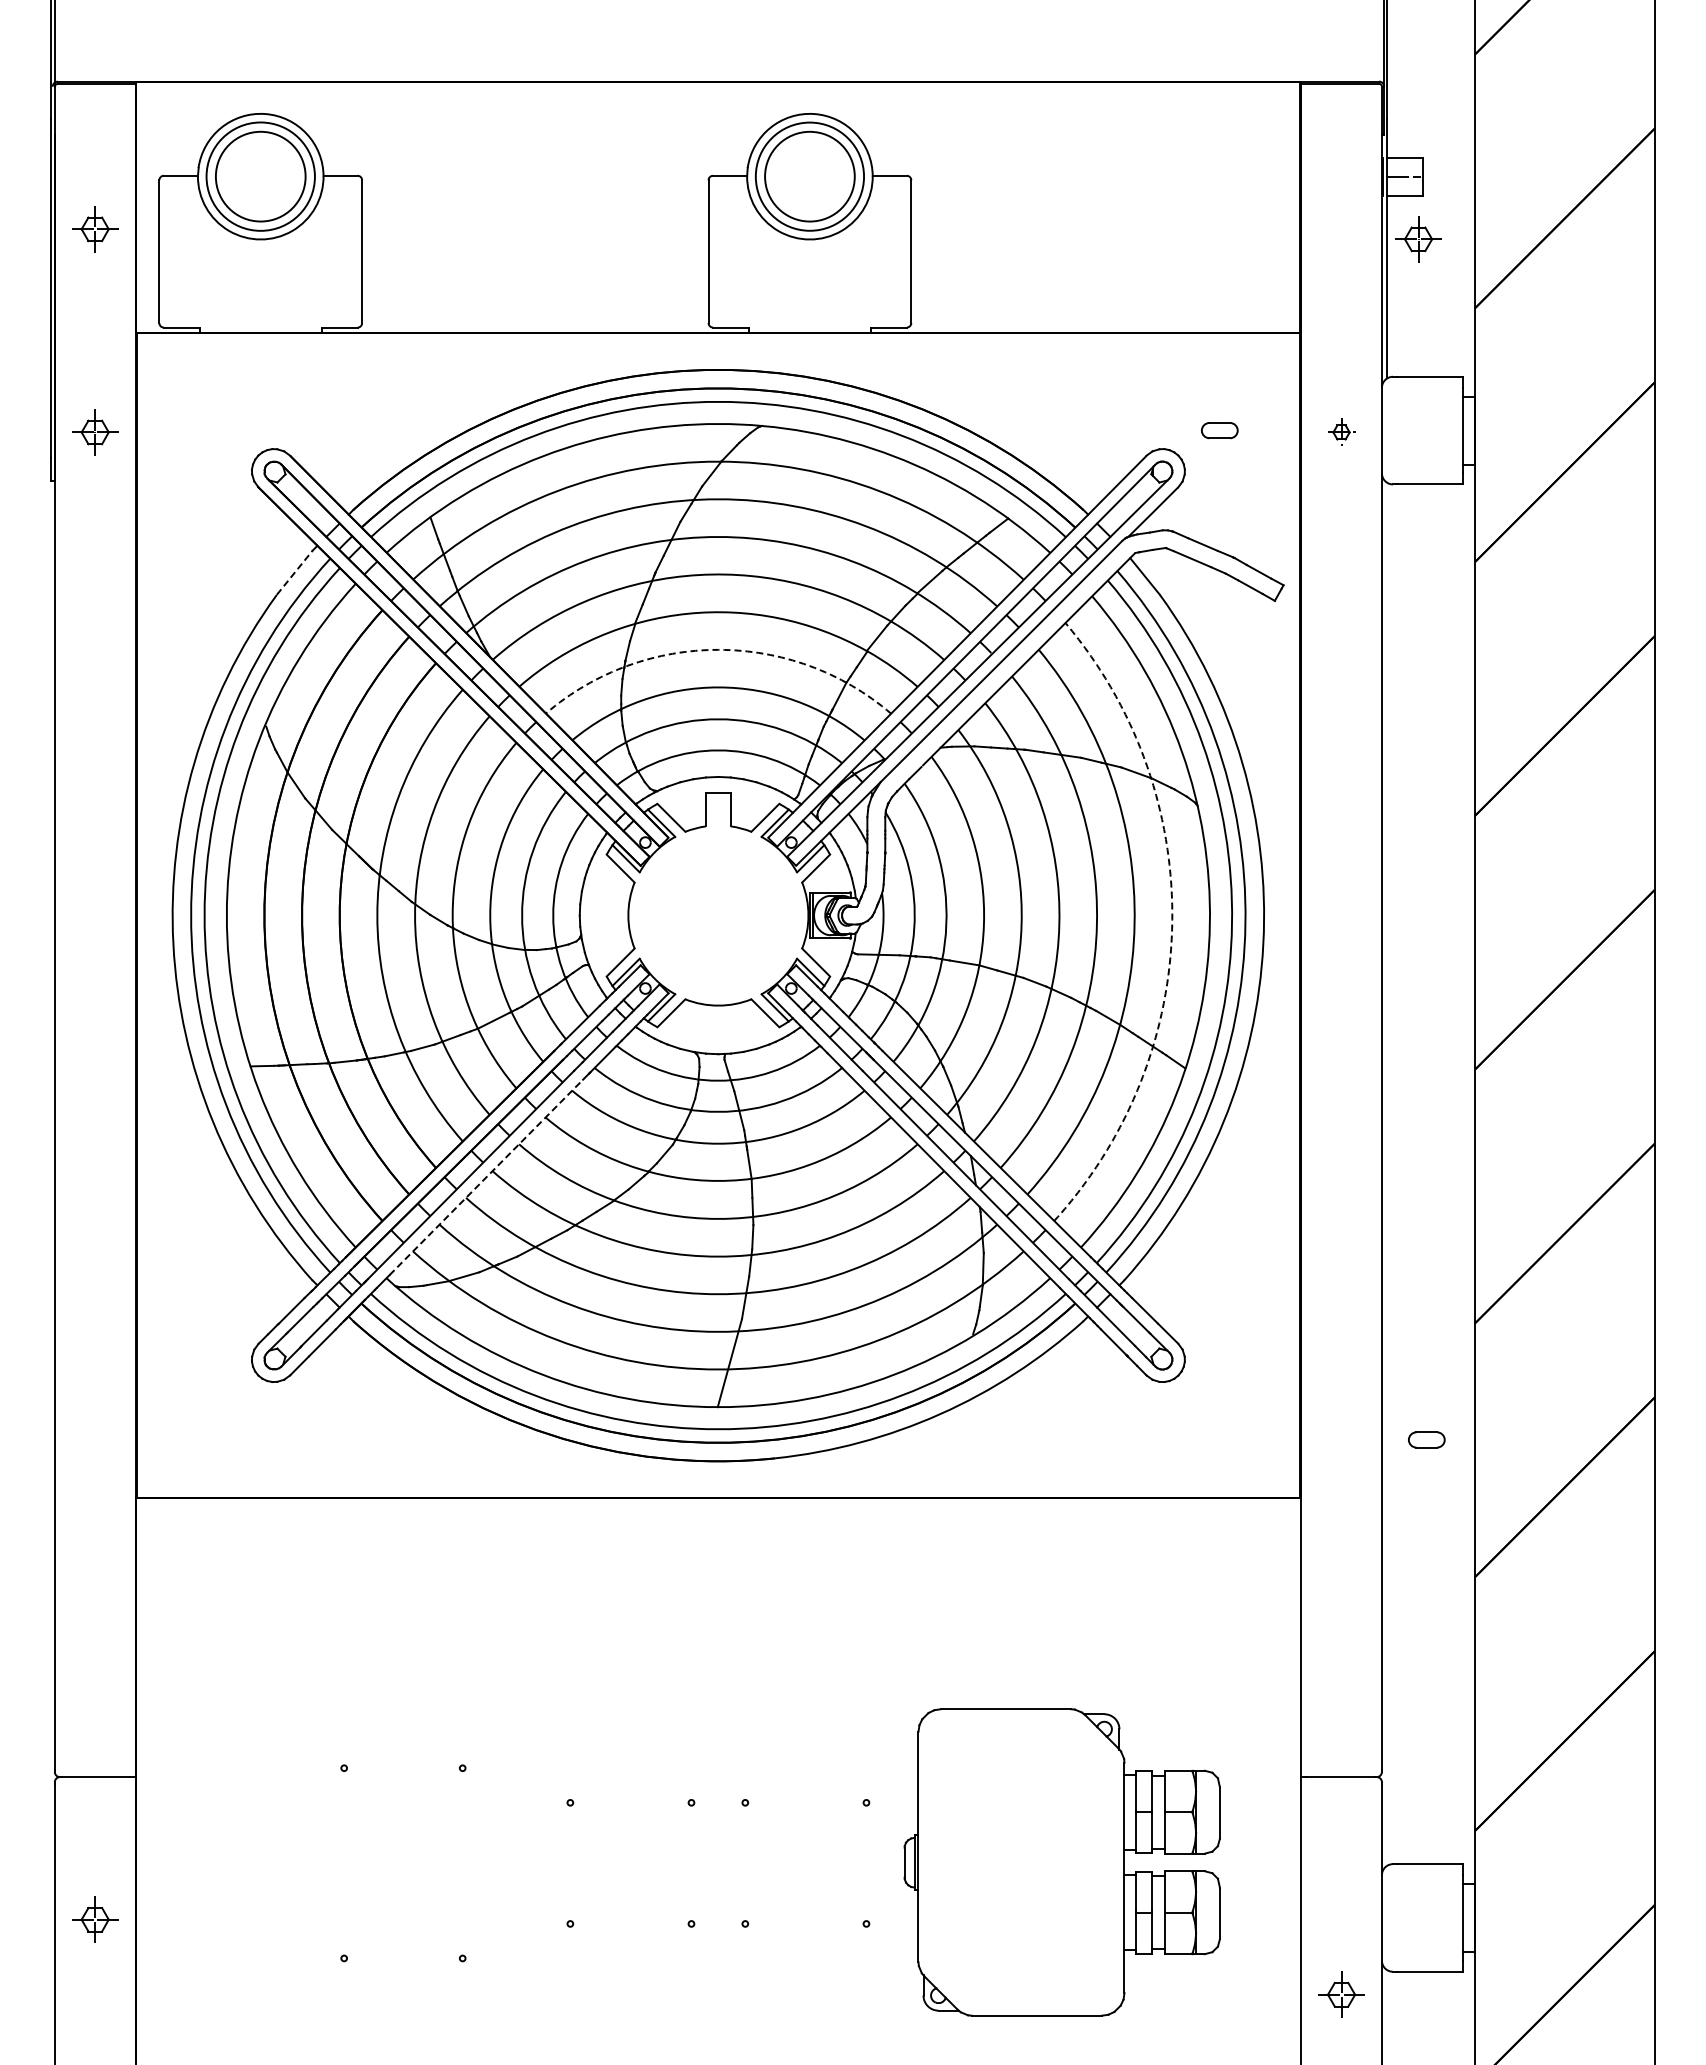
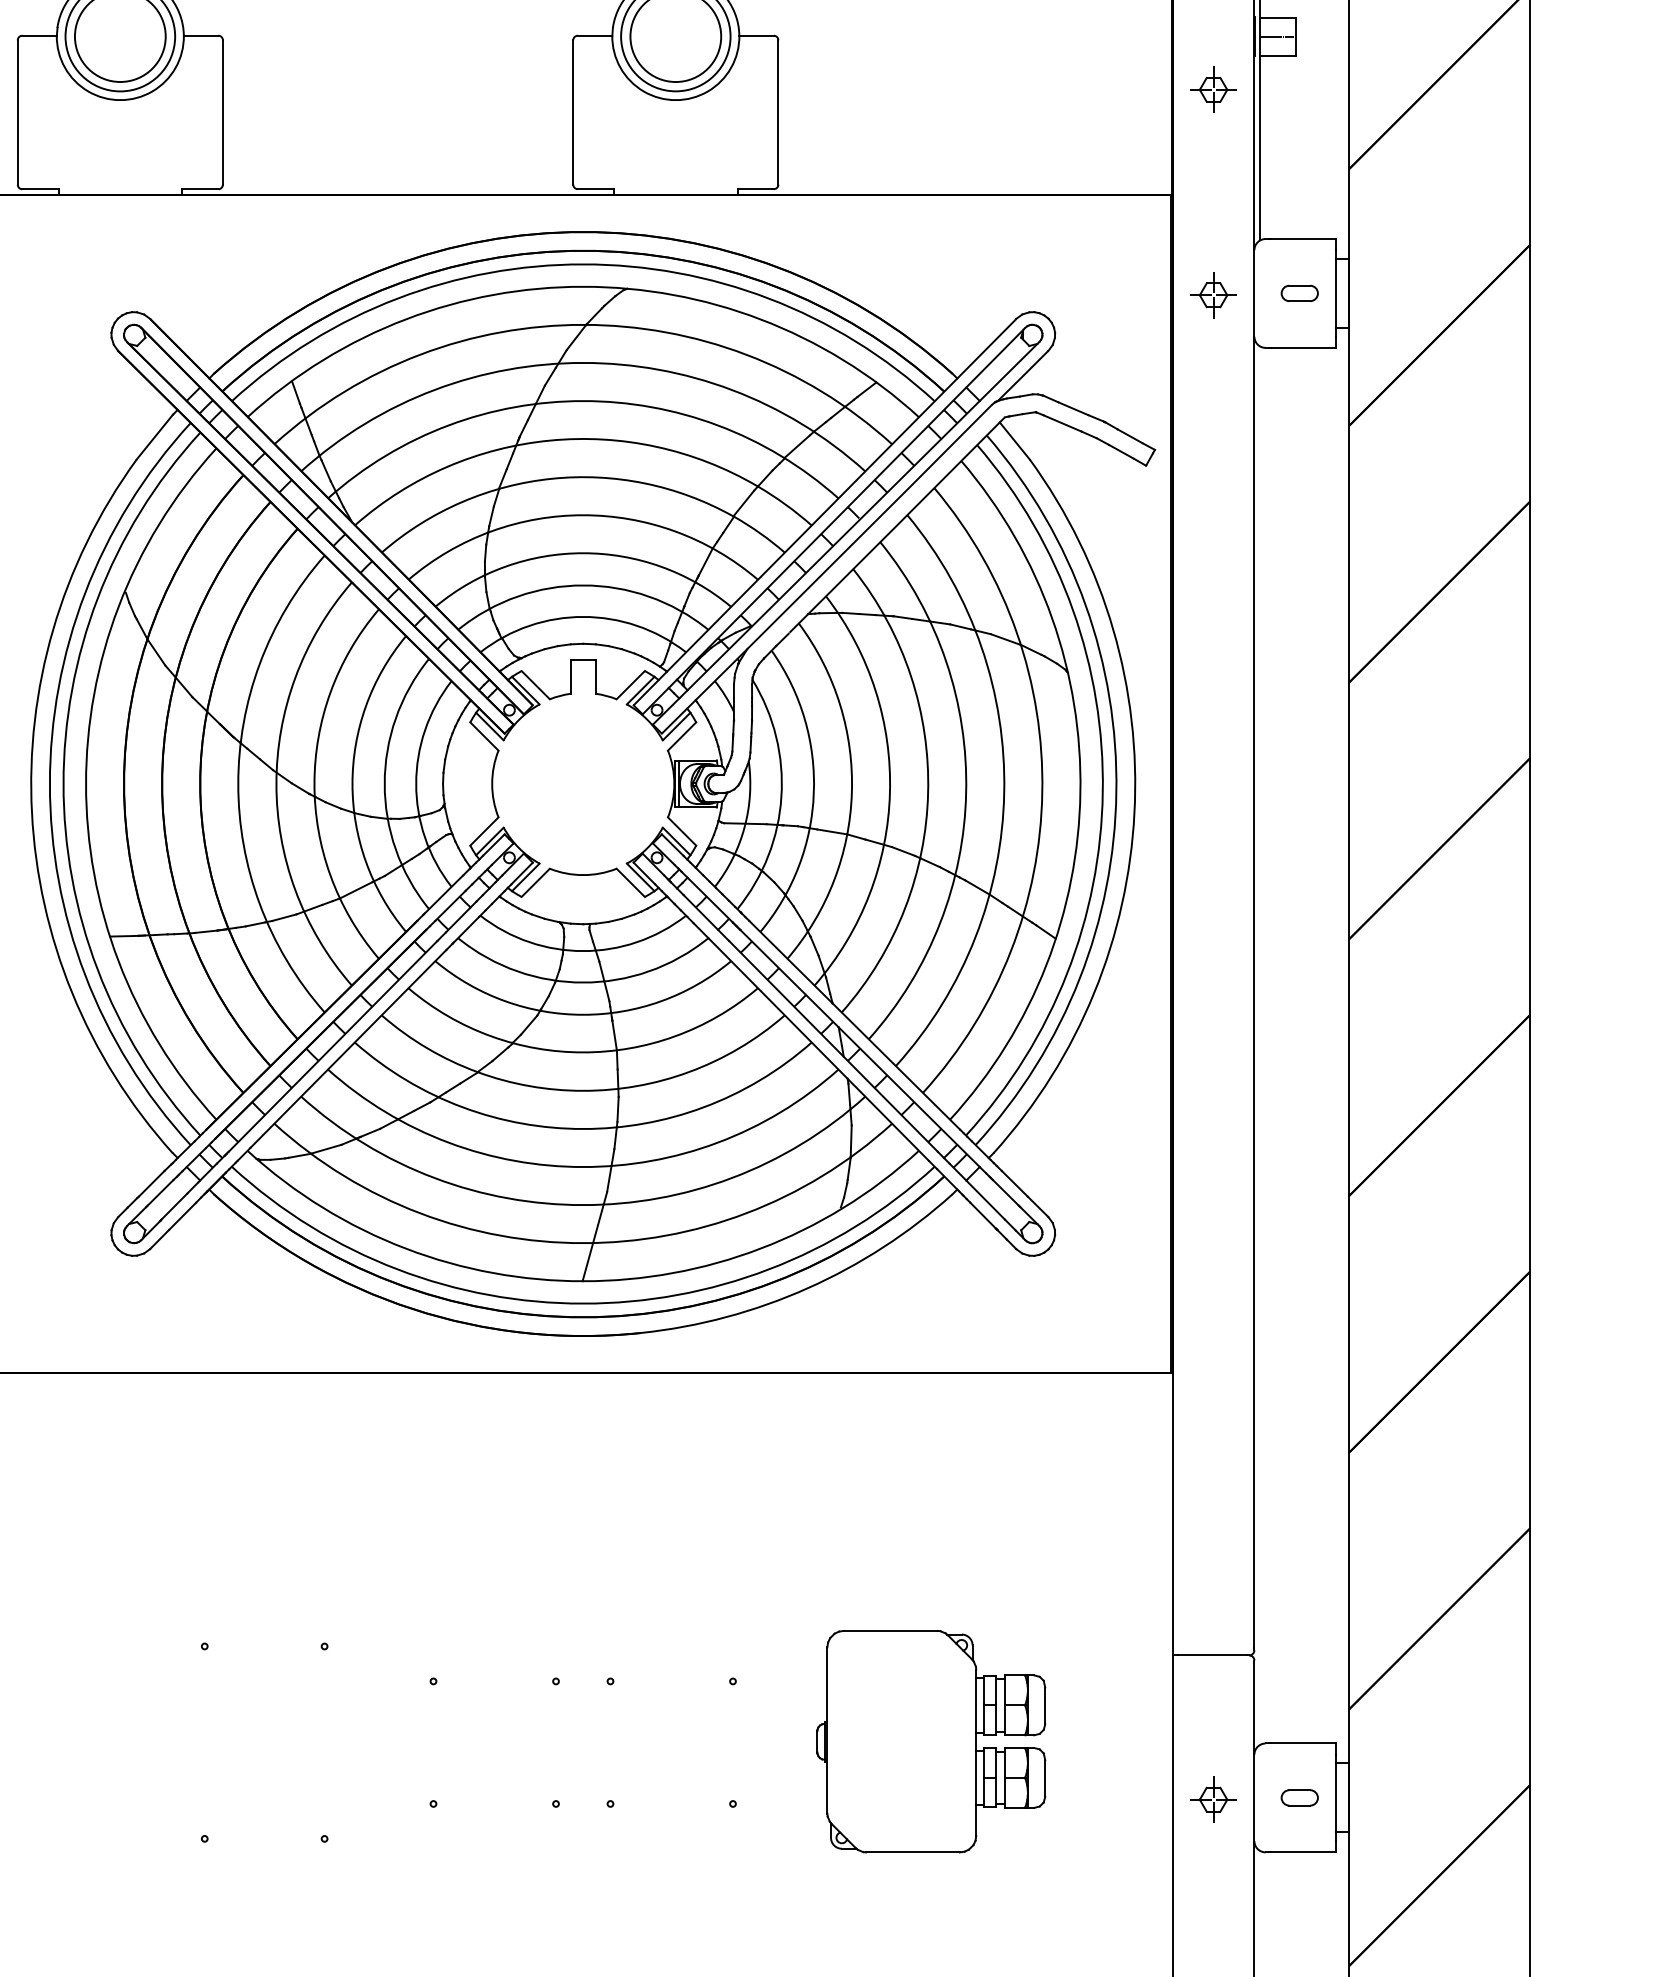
part: (1418, 239) -> (1213, 90), moved
part: (1219, 430) -> (1299, 293), moved
part: (1341, 432) -> (1213, 295), size x1.67
line: (294, 572) -> (154, 436), dashed -> solid
arc: (718, 649) -> (583, 514), dashed -> solid
arc: (1172, 924) -> (1042, 793), dashed -> solid
line: (486, 1177) -> (348, 1048), dashed -> solid
part: (1426, 1439) -> (1299, 1797), moved
part: (1062, 1861) -> (931, 1740), size x0.71
part: (1341, 1994) -> (1213, 1799), moved

